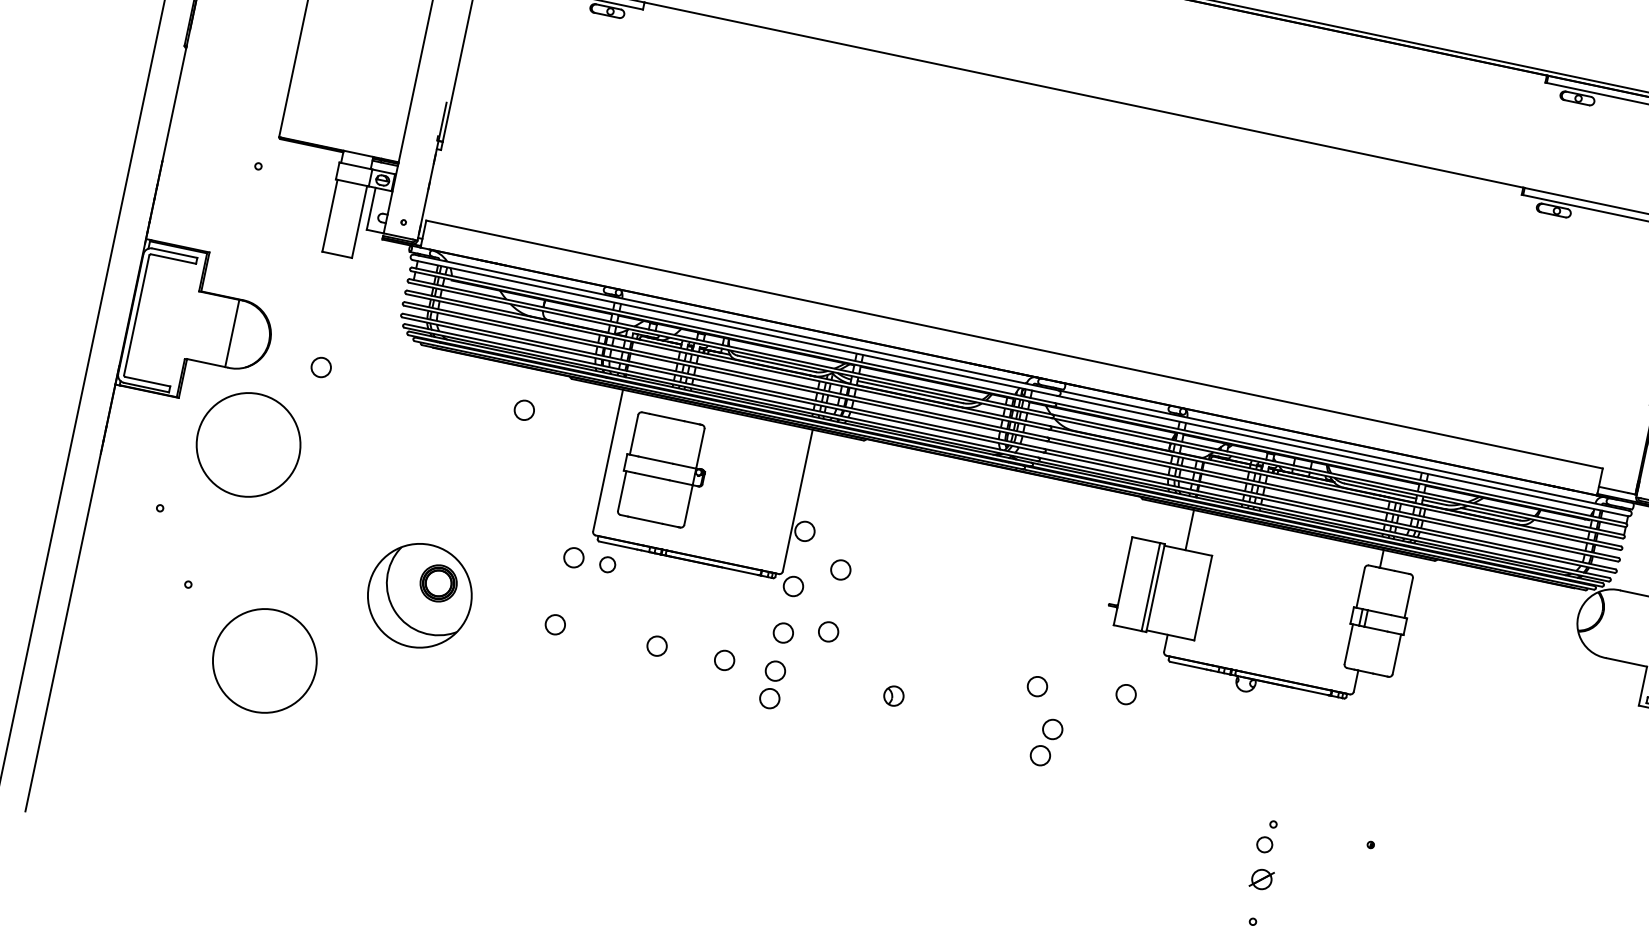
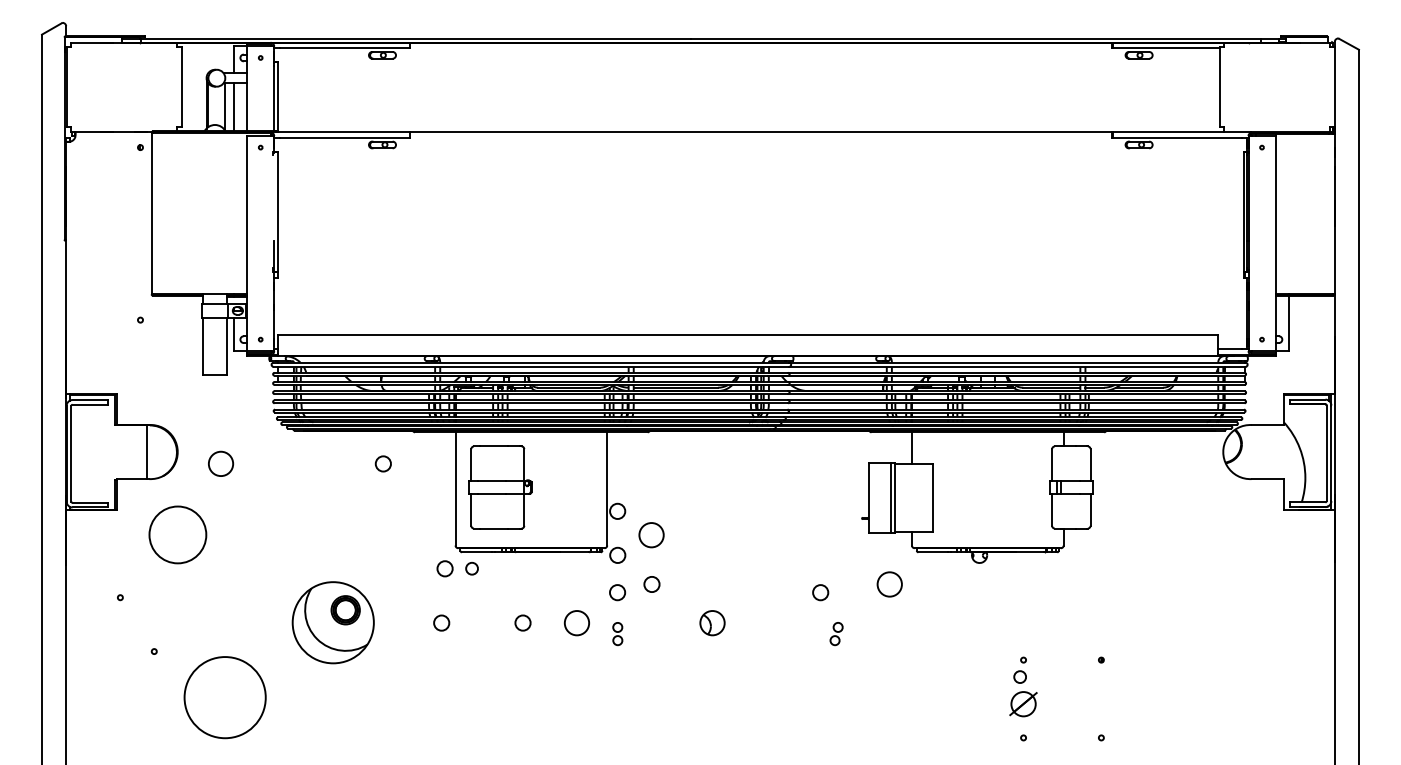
circle: (320, 366) -> (220, 463), size x1.6
circle: (248, 444) -> (177, 534), size x0.7
circle: (839, 568) -> (650, 534), size x1.6
circle: (724, 659) -> (576, 622), size x1.6
part: (772, 684) -> (617, 633), size x0.6
circle: (1125, 694) -> (889, 584), size x1.6
part: (893, 695) -> (711, 622), size x1.6
part: (1046, 741) -> (836, 633), size x0.6
part: (1261, 878) -> (1023, 703), size x1.6

